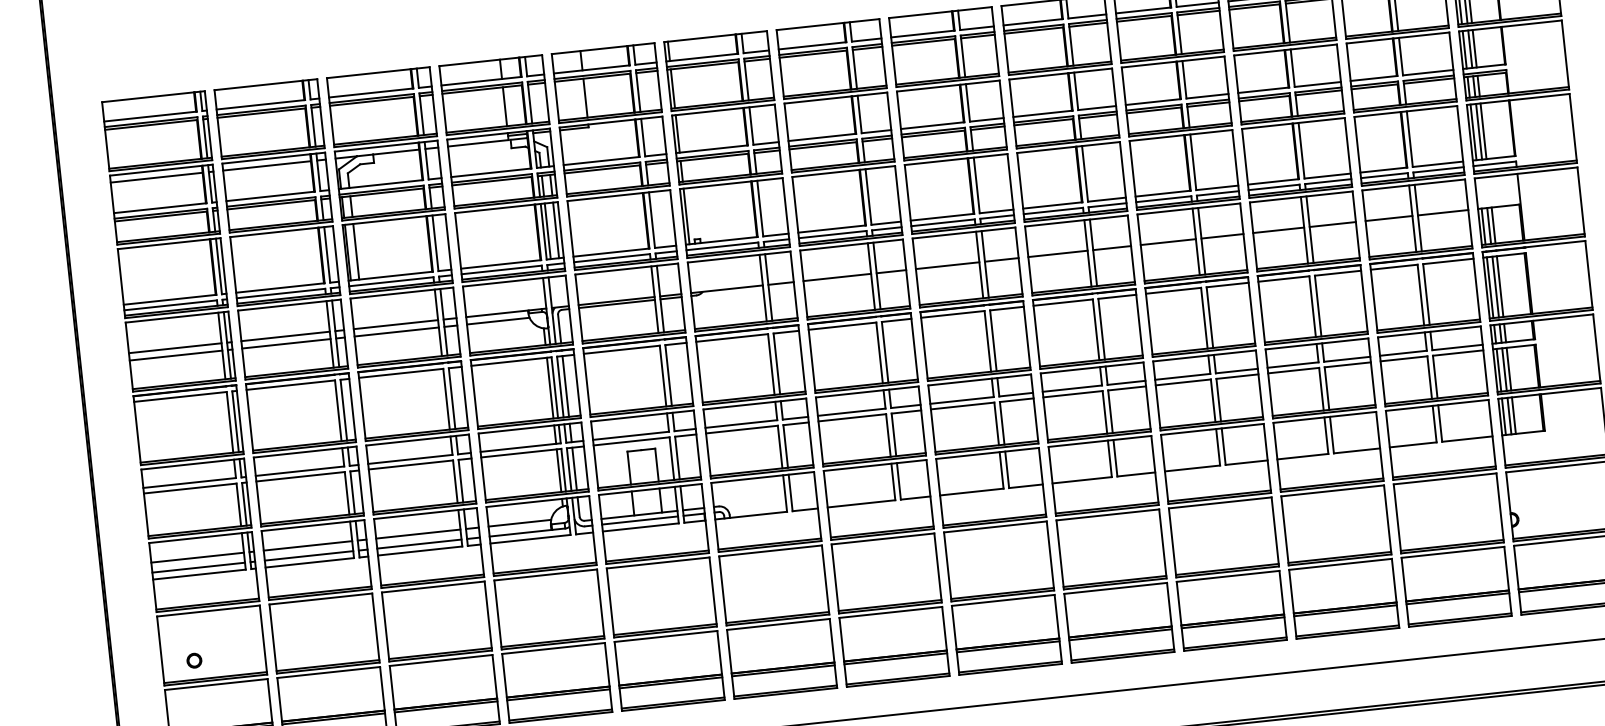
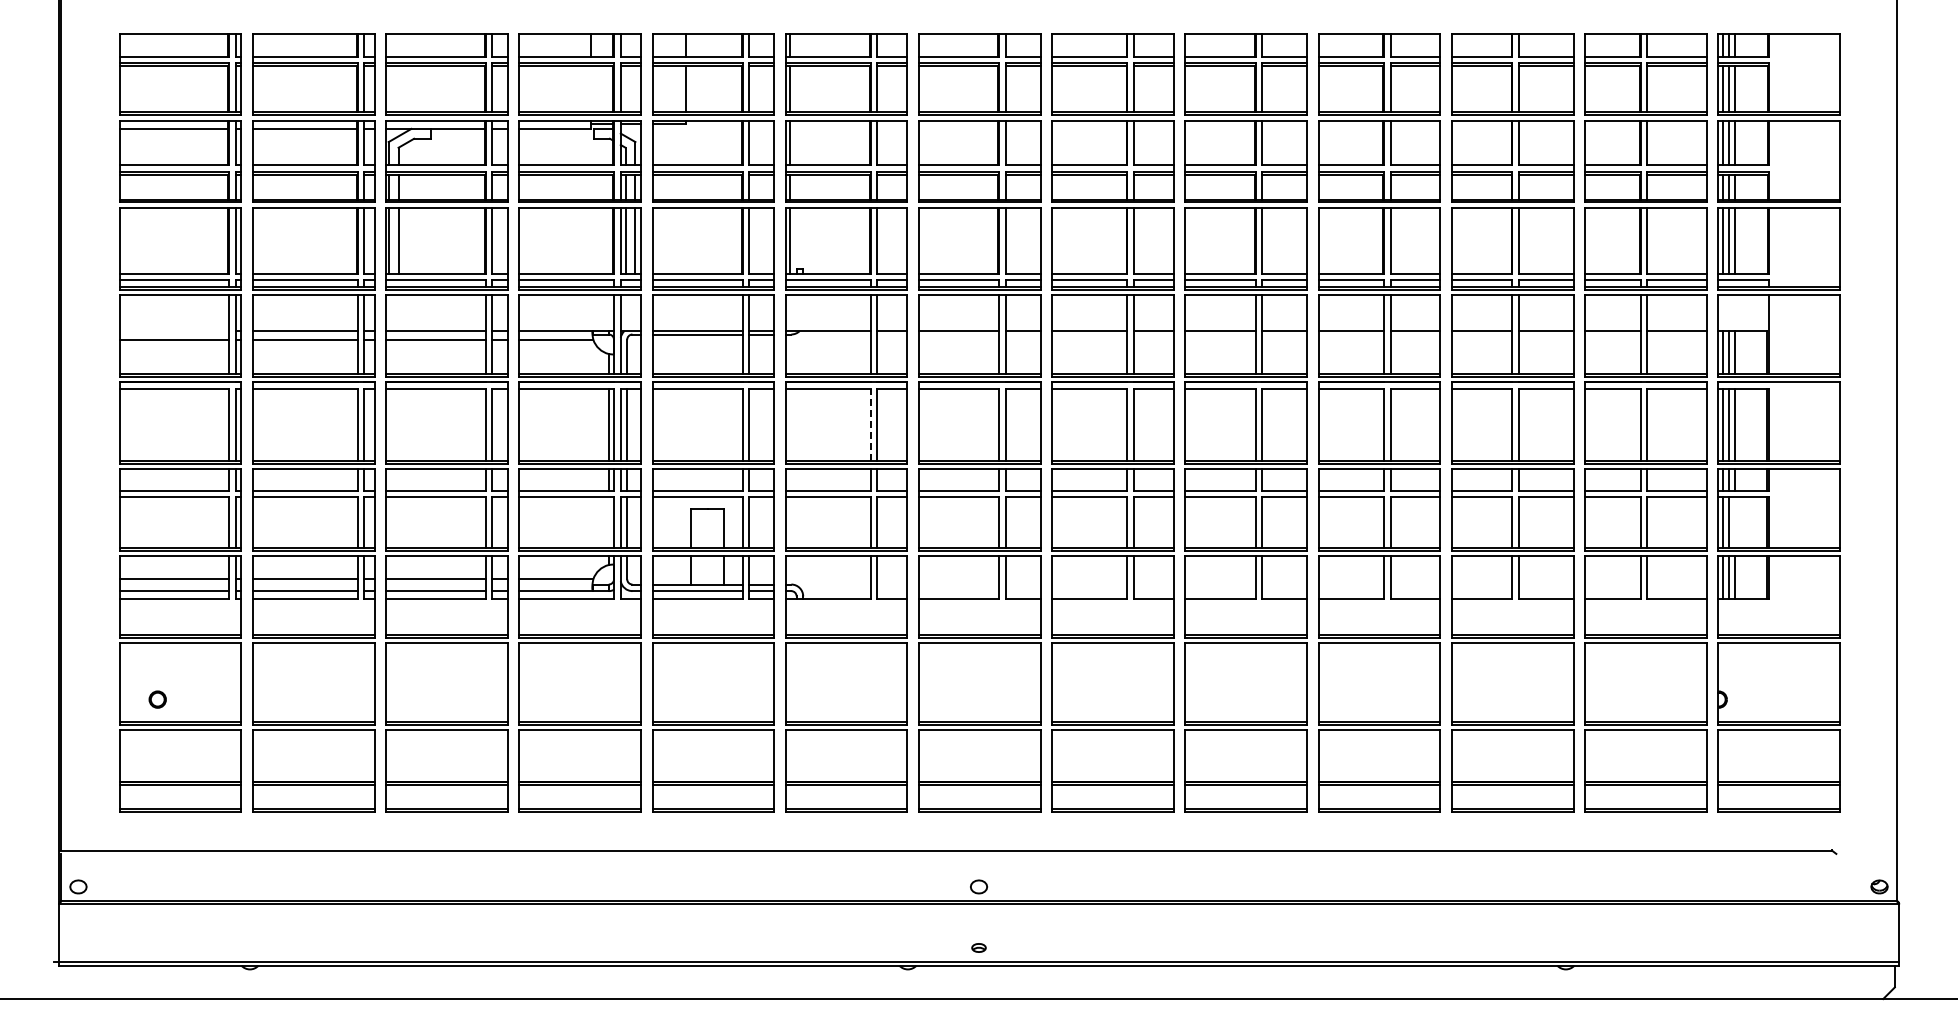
line: (505, 106) -> (591, 89), removed
line: (175, 348) -> (174, 331), removed
line: (771, 364) -> (870, 424), solid -> dashed
line: (1508, 369) -> (1734, 522), removed
line: (558, 470) -> (608, 522), removed

